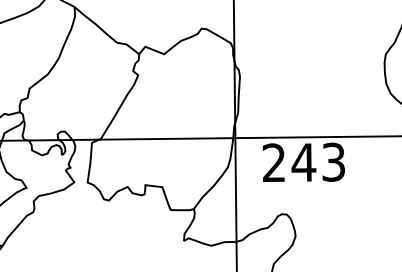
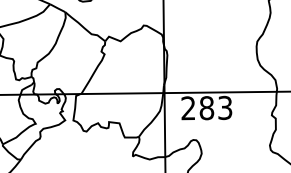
text: (303, 163) -> (206, 108), 243 -> 283

